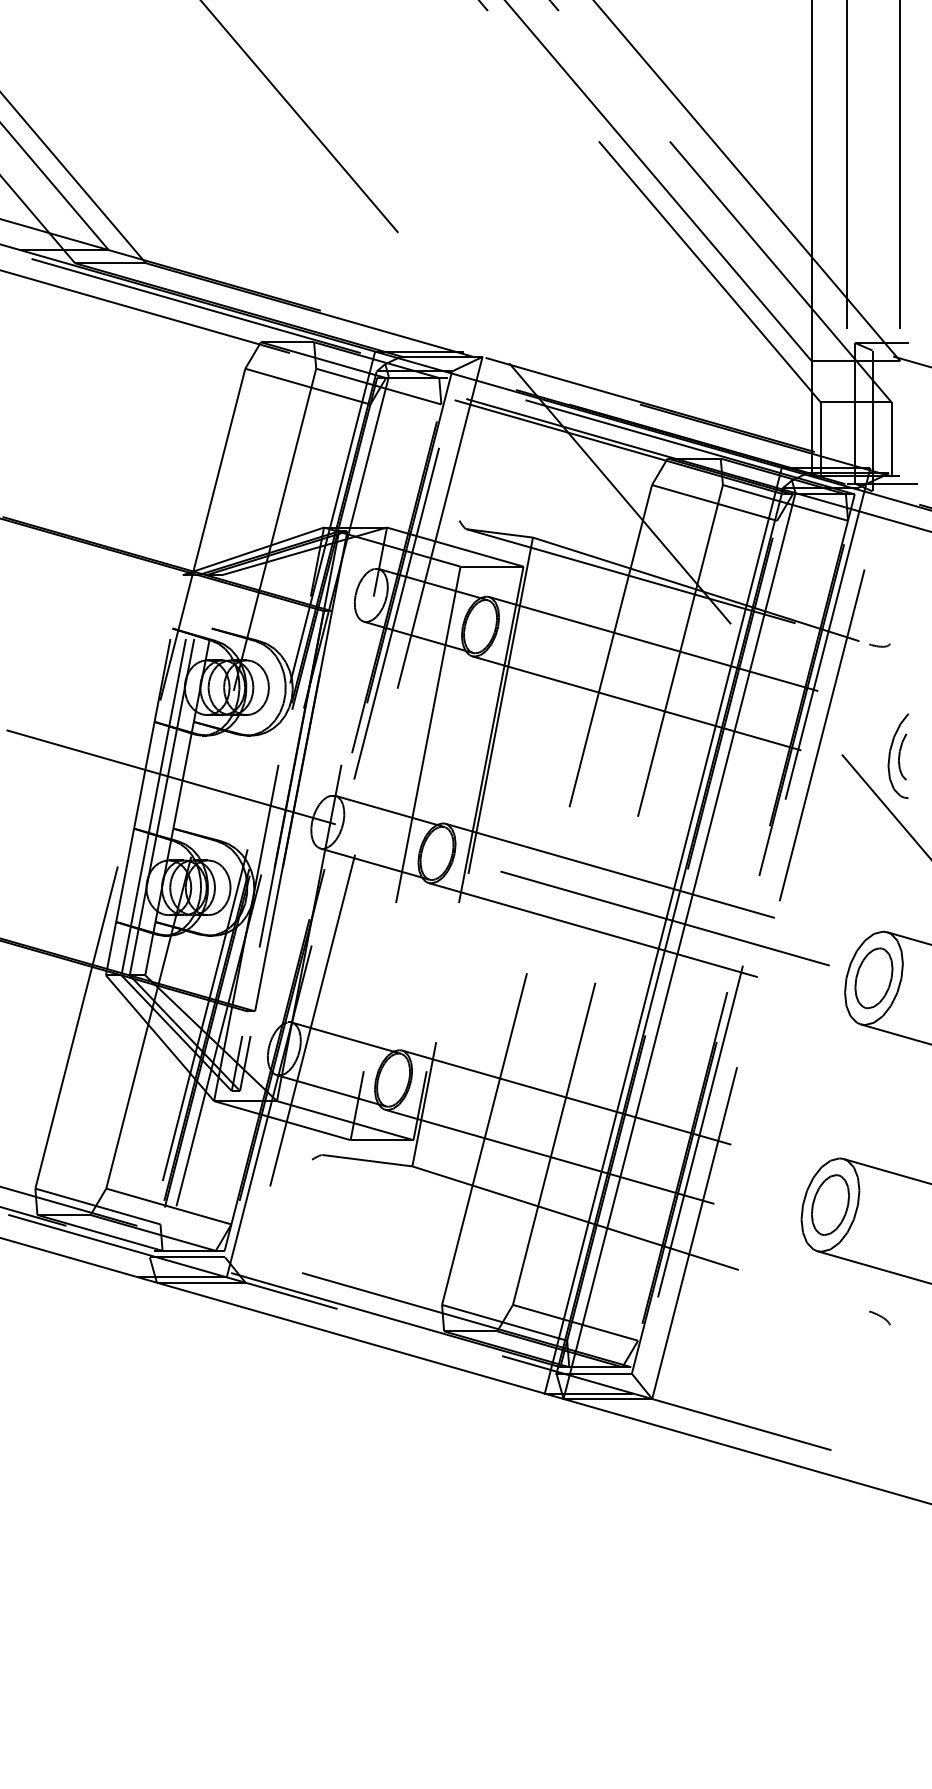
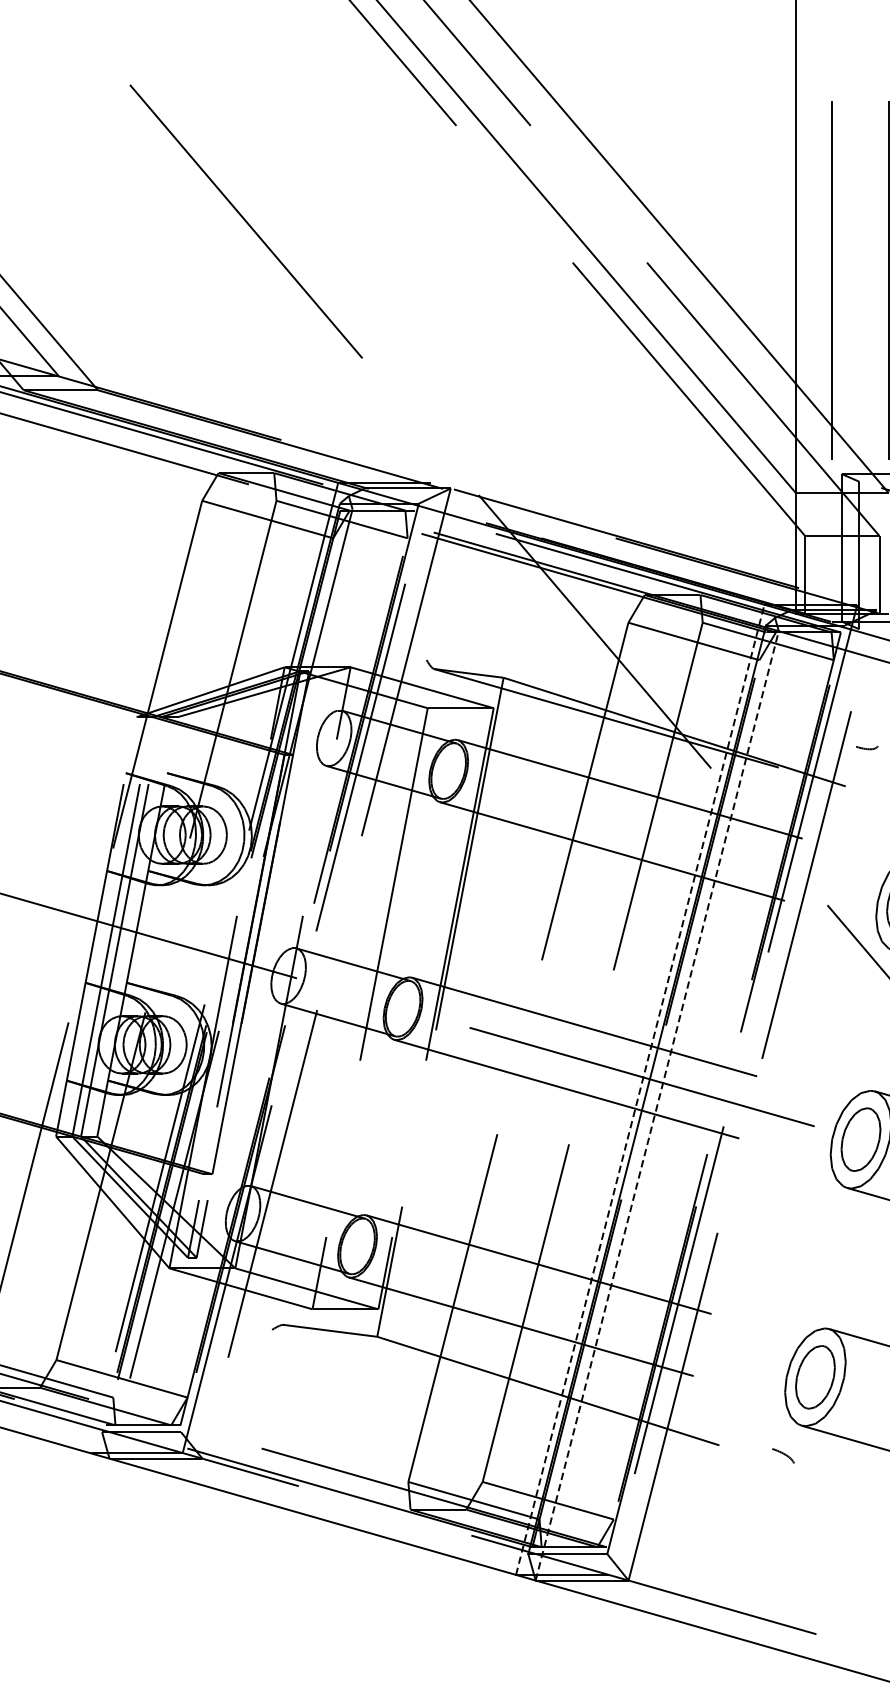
part: (879, 645) -> (866, 747), moved
line: (663, 930) -> (640, 1089), solid -> dashed
line: (679, 946) -> (657, 1106), solid -> dashed
part: (879, 1317) -> (782, 1455), moved

